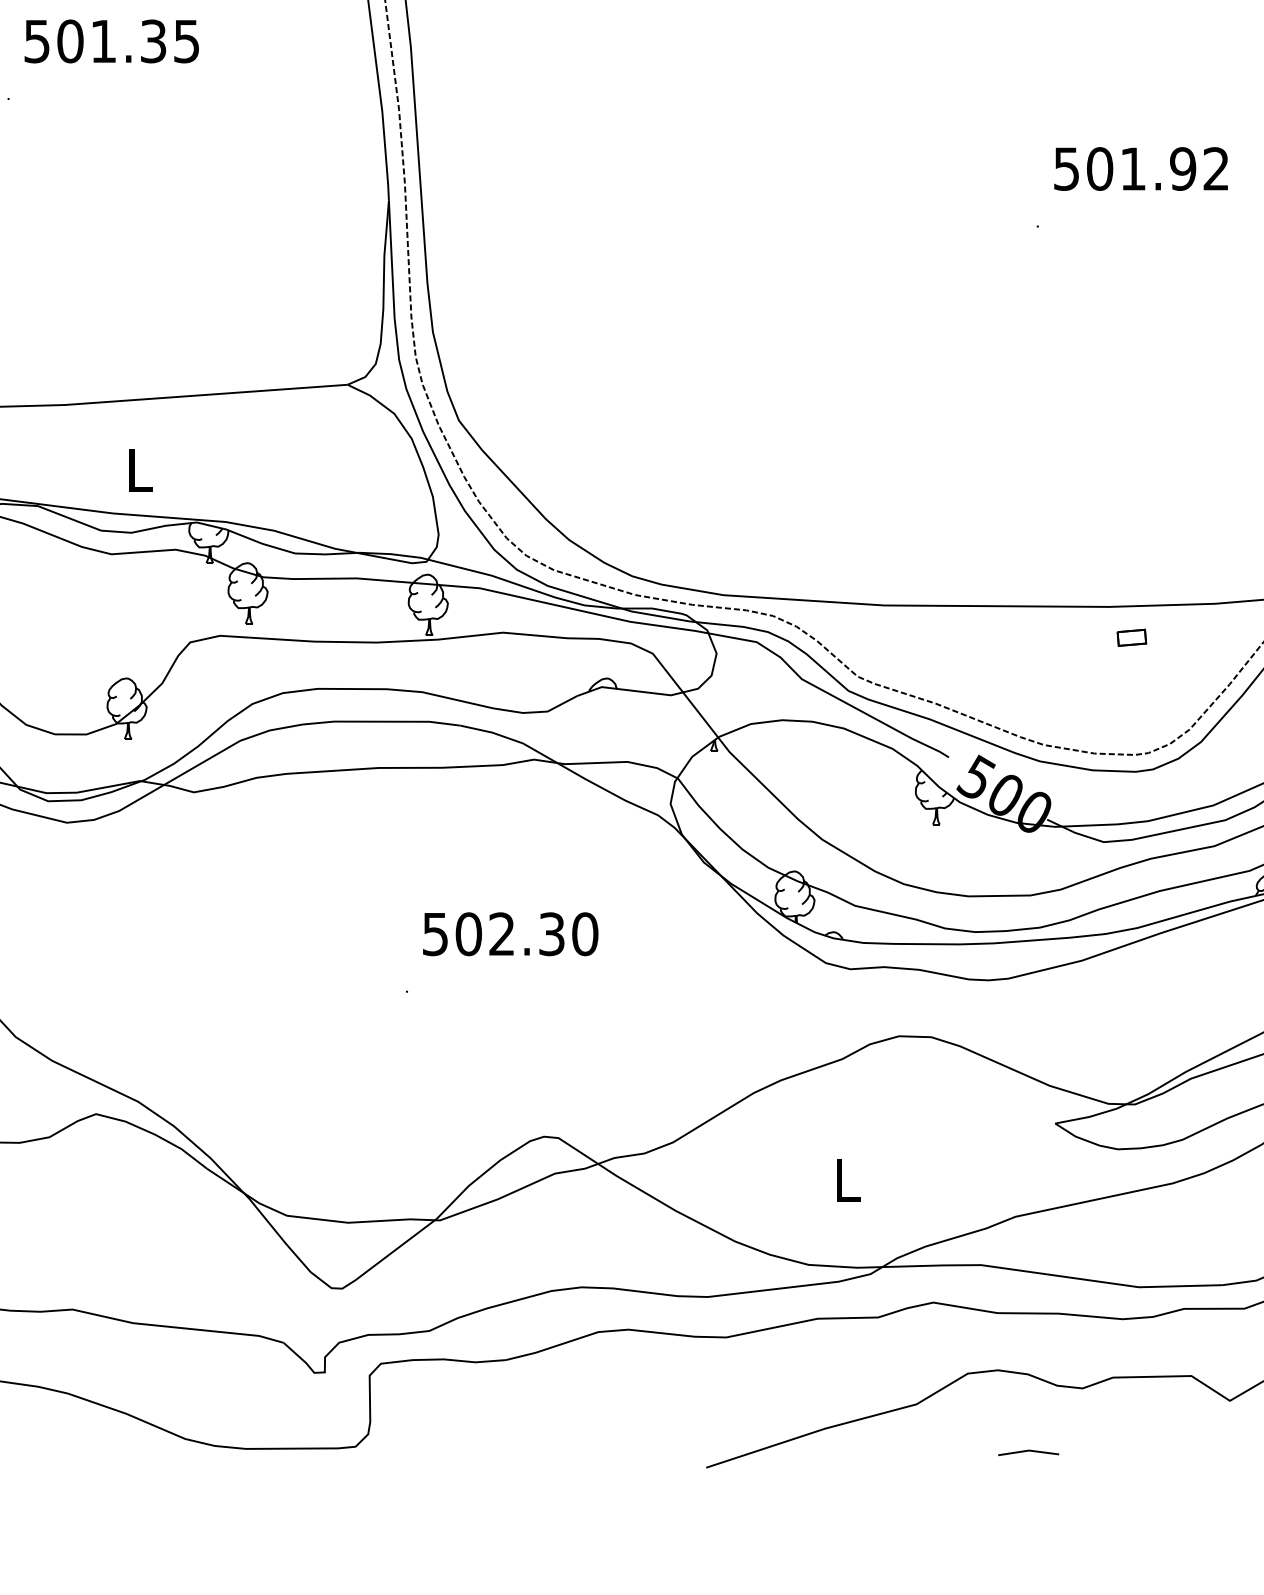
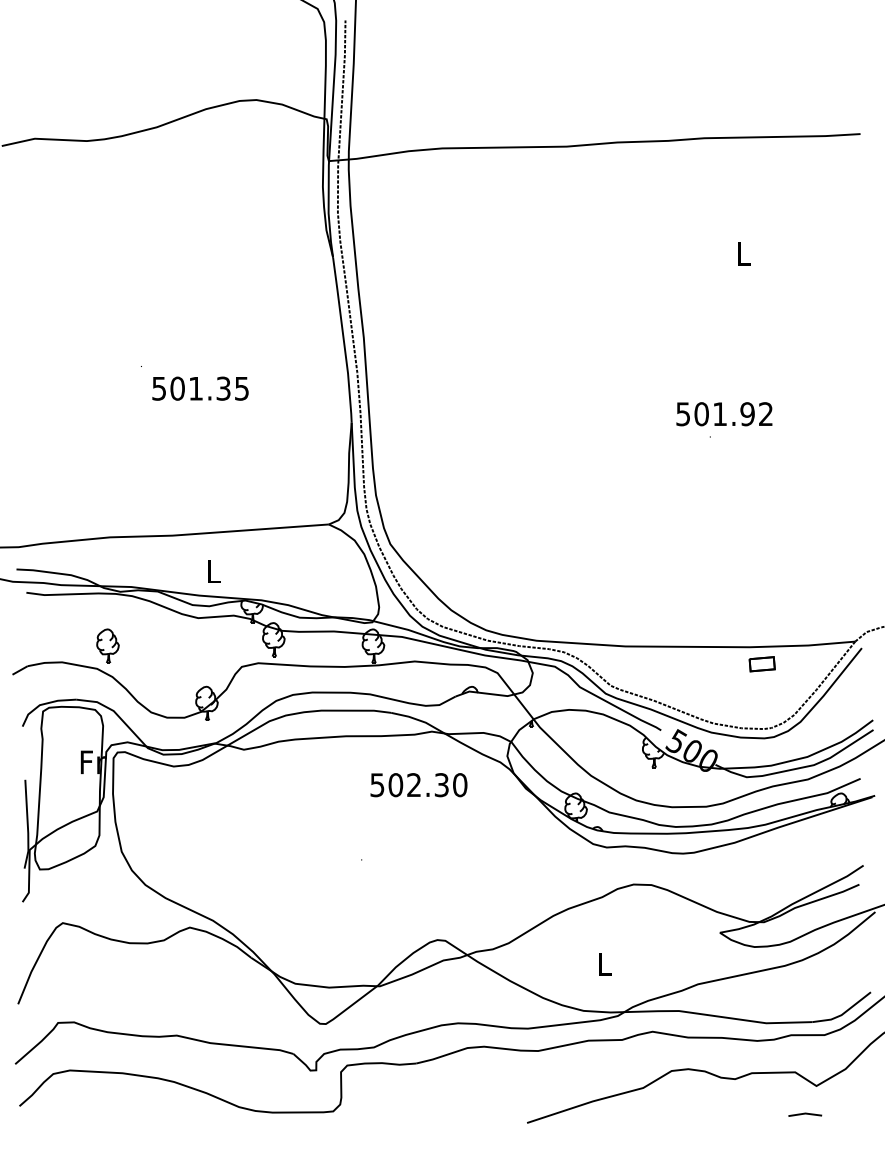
text: (111, 41) -> (200, 388), moved
text: (1141, 169) -> (724, 414), moved
part: (1132, 638) -> (762, 664), size x1.6
text: (509, 934) -> (418, 785), moved
line: (1029, 1452) -> (805, 1114), moved

